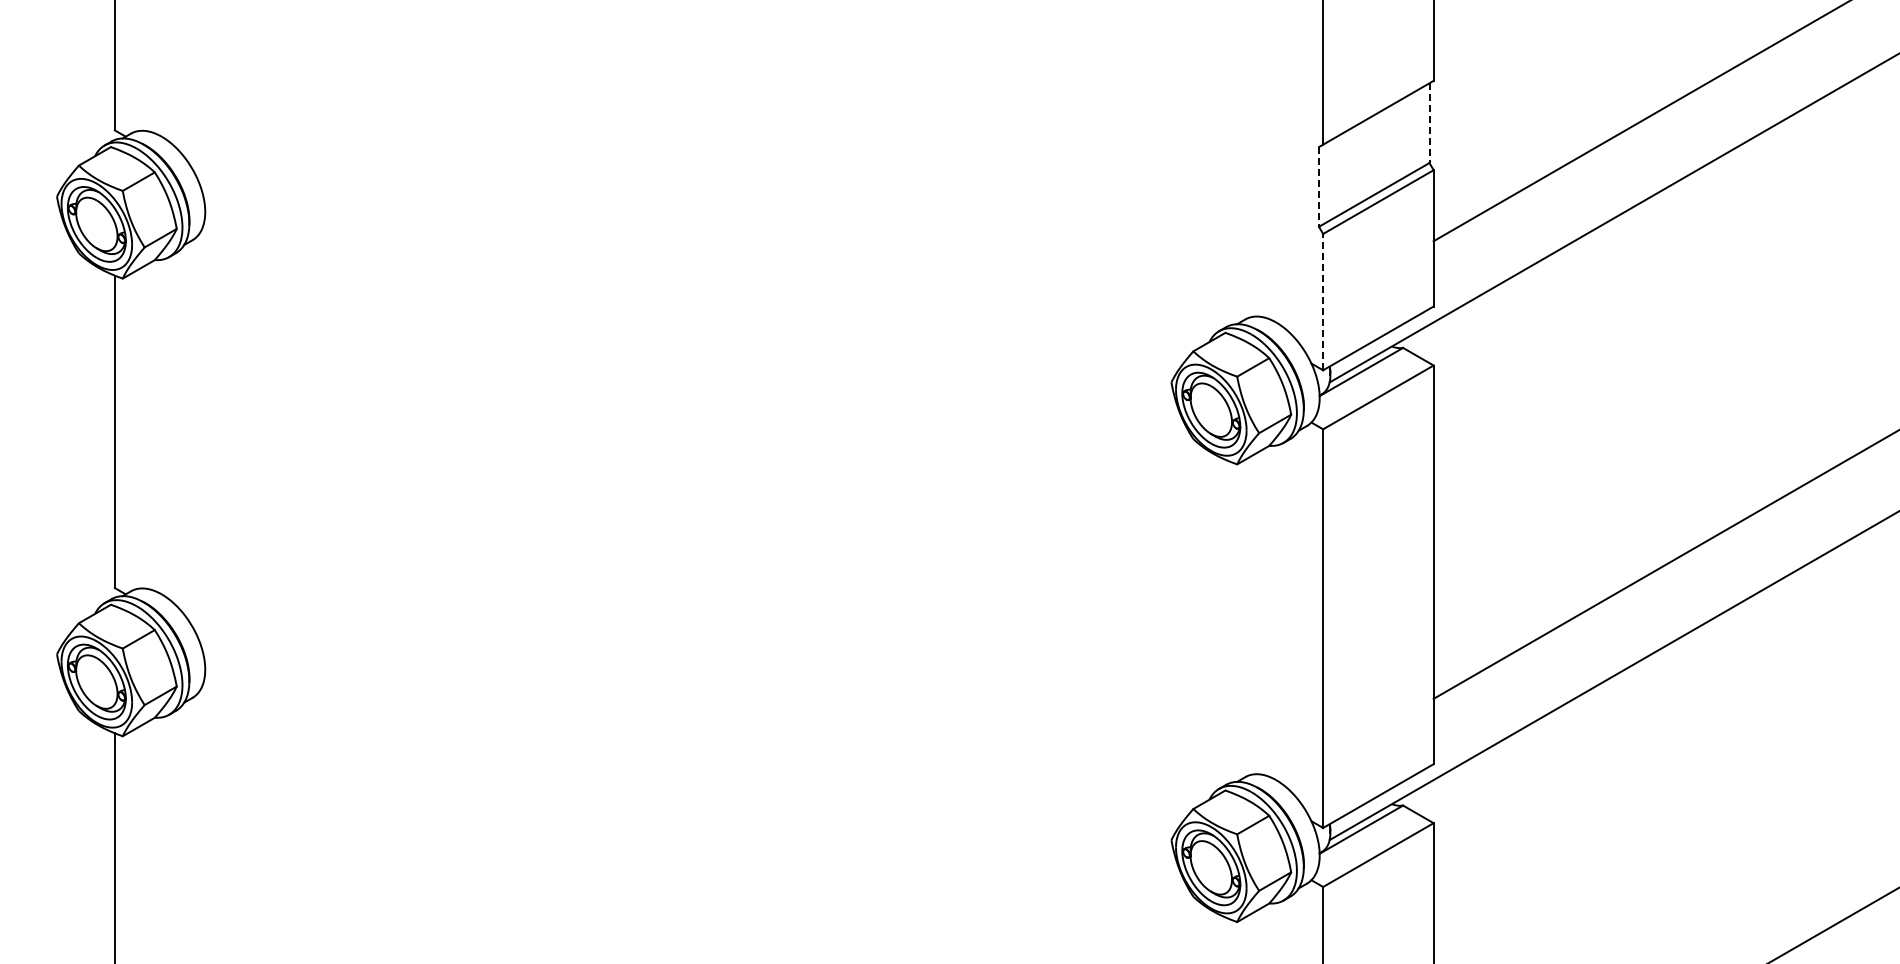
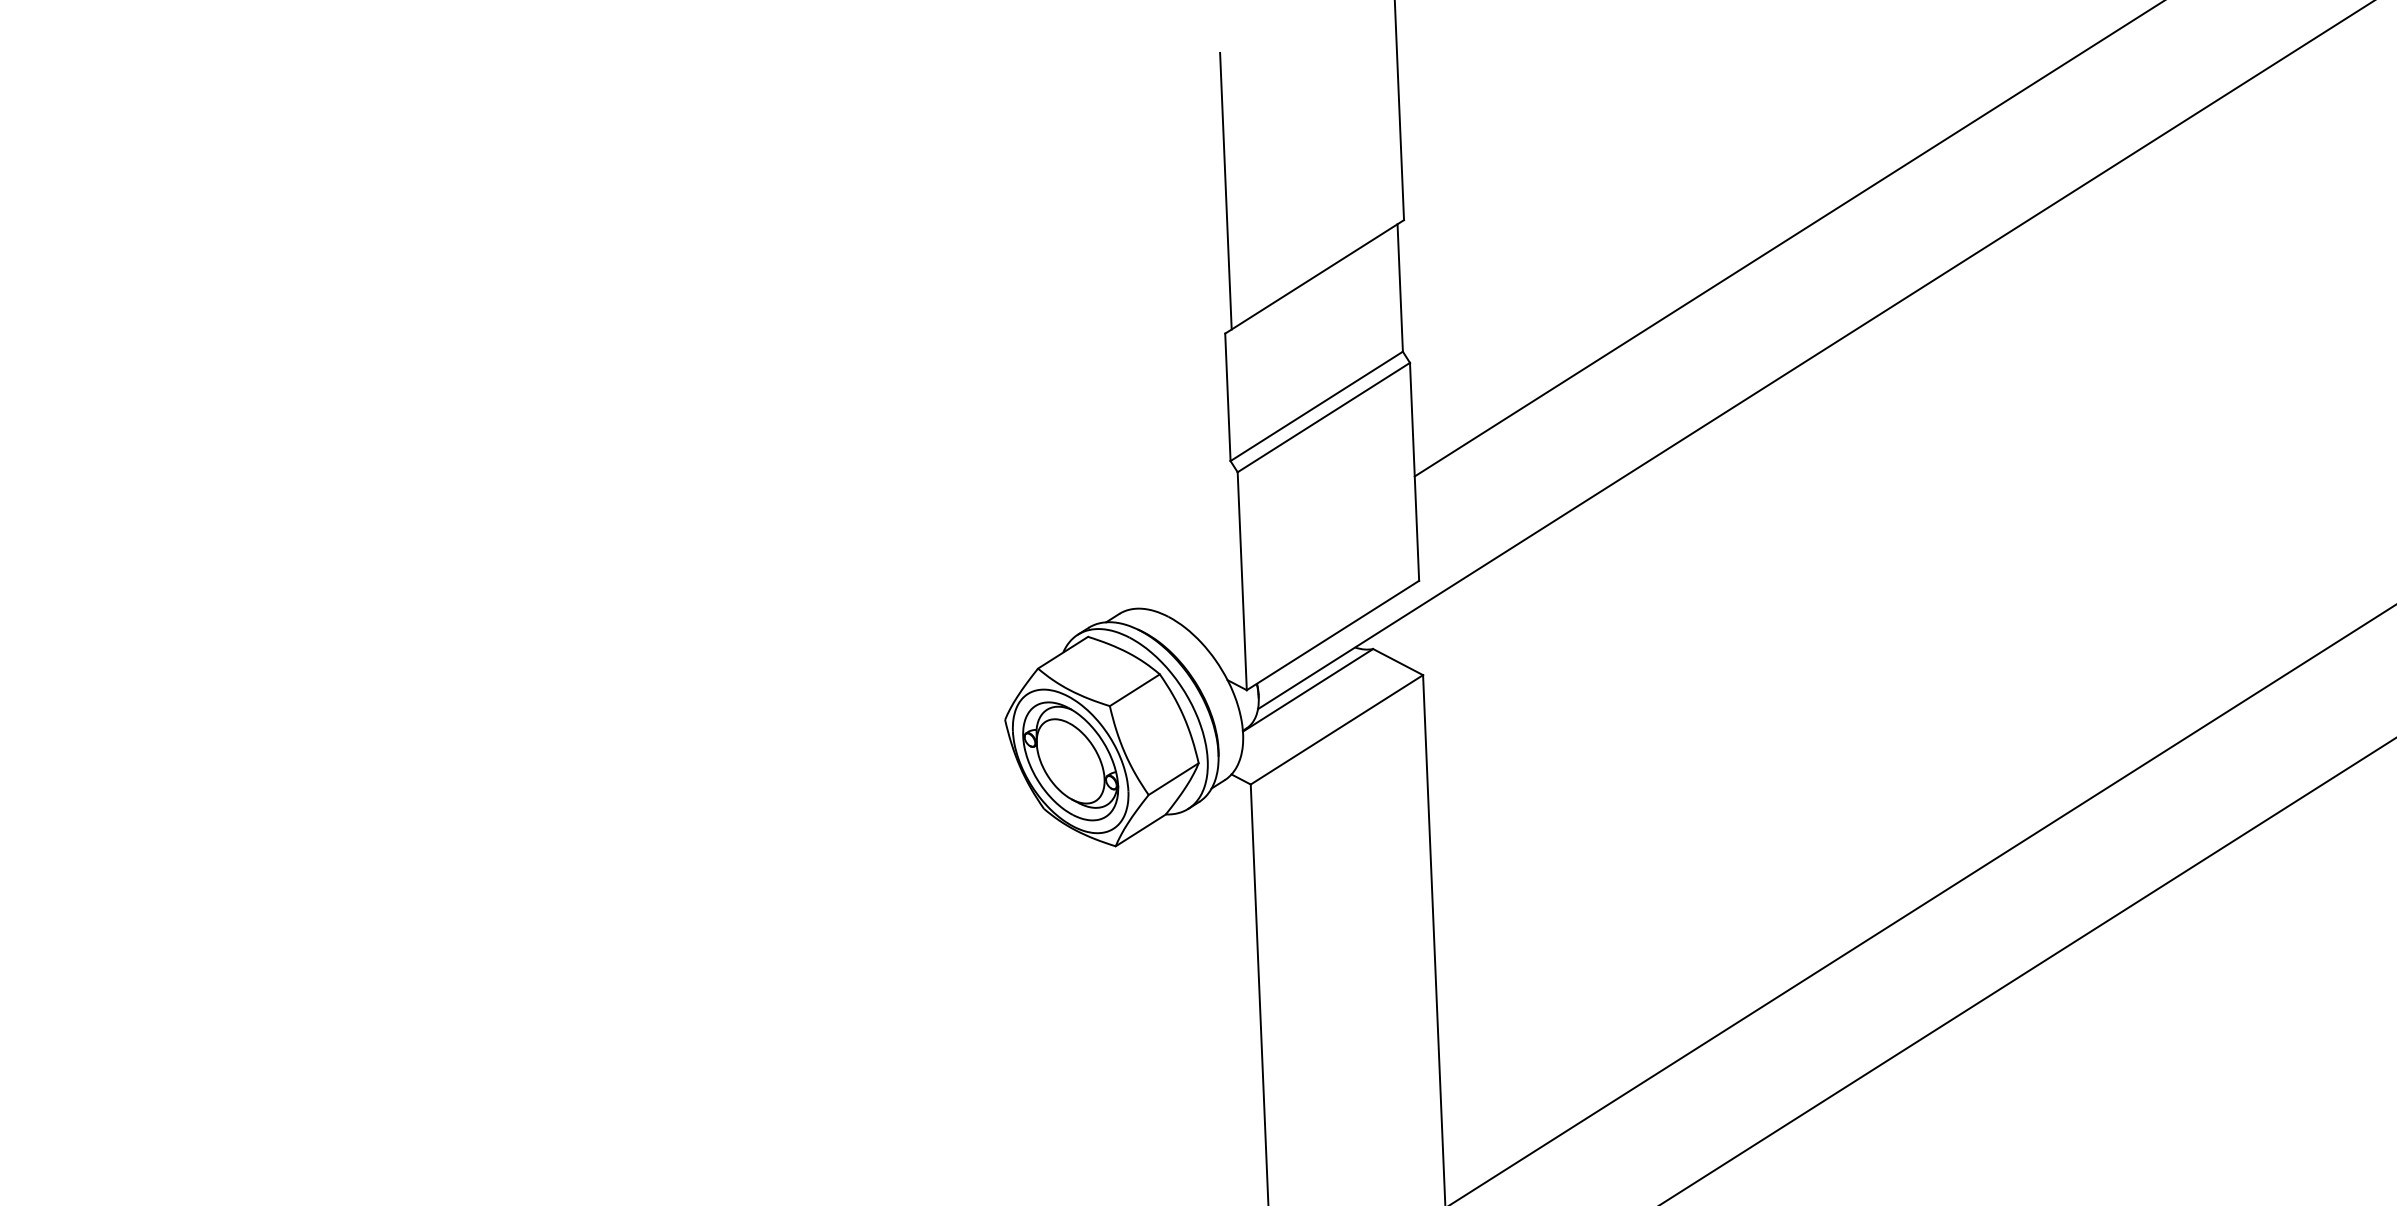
line: (1429, 123) -> (1400, 288), dashed -> solid
line: (1319, 186) -> (1228, 396), dashed -> solid
line: (1323, 301) -> (1242, 580), dashed -> solid

